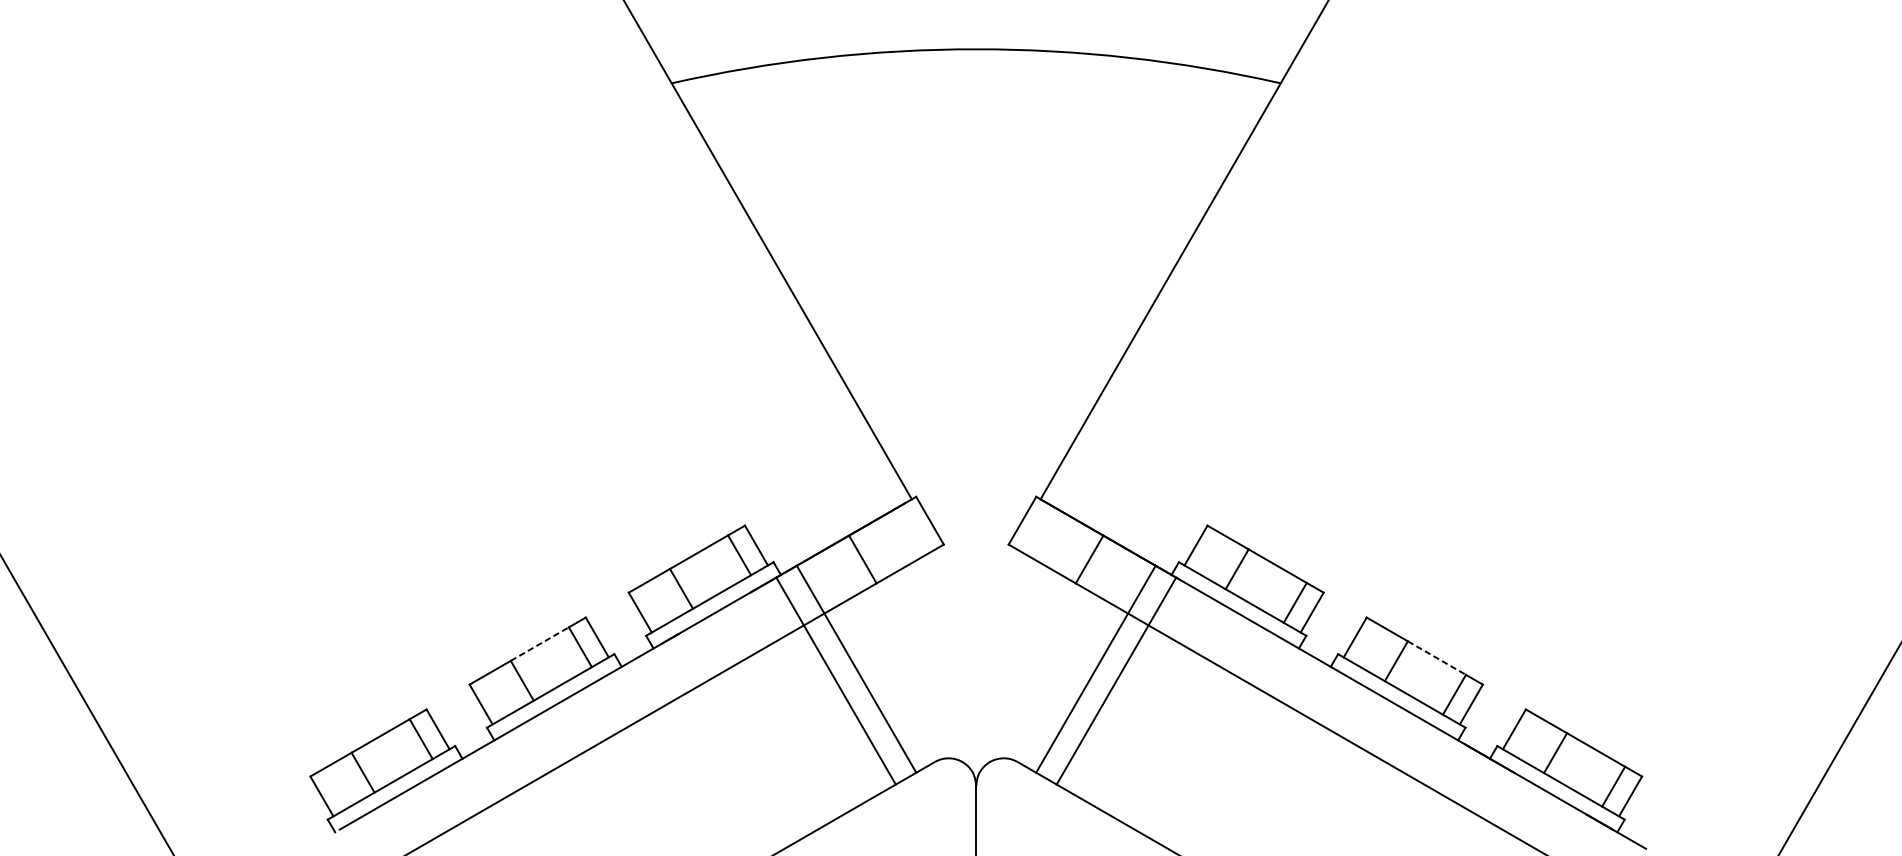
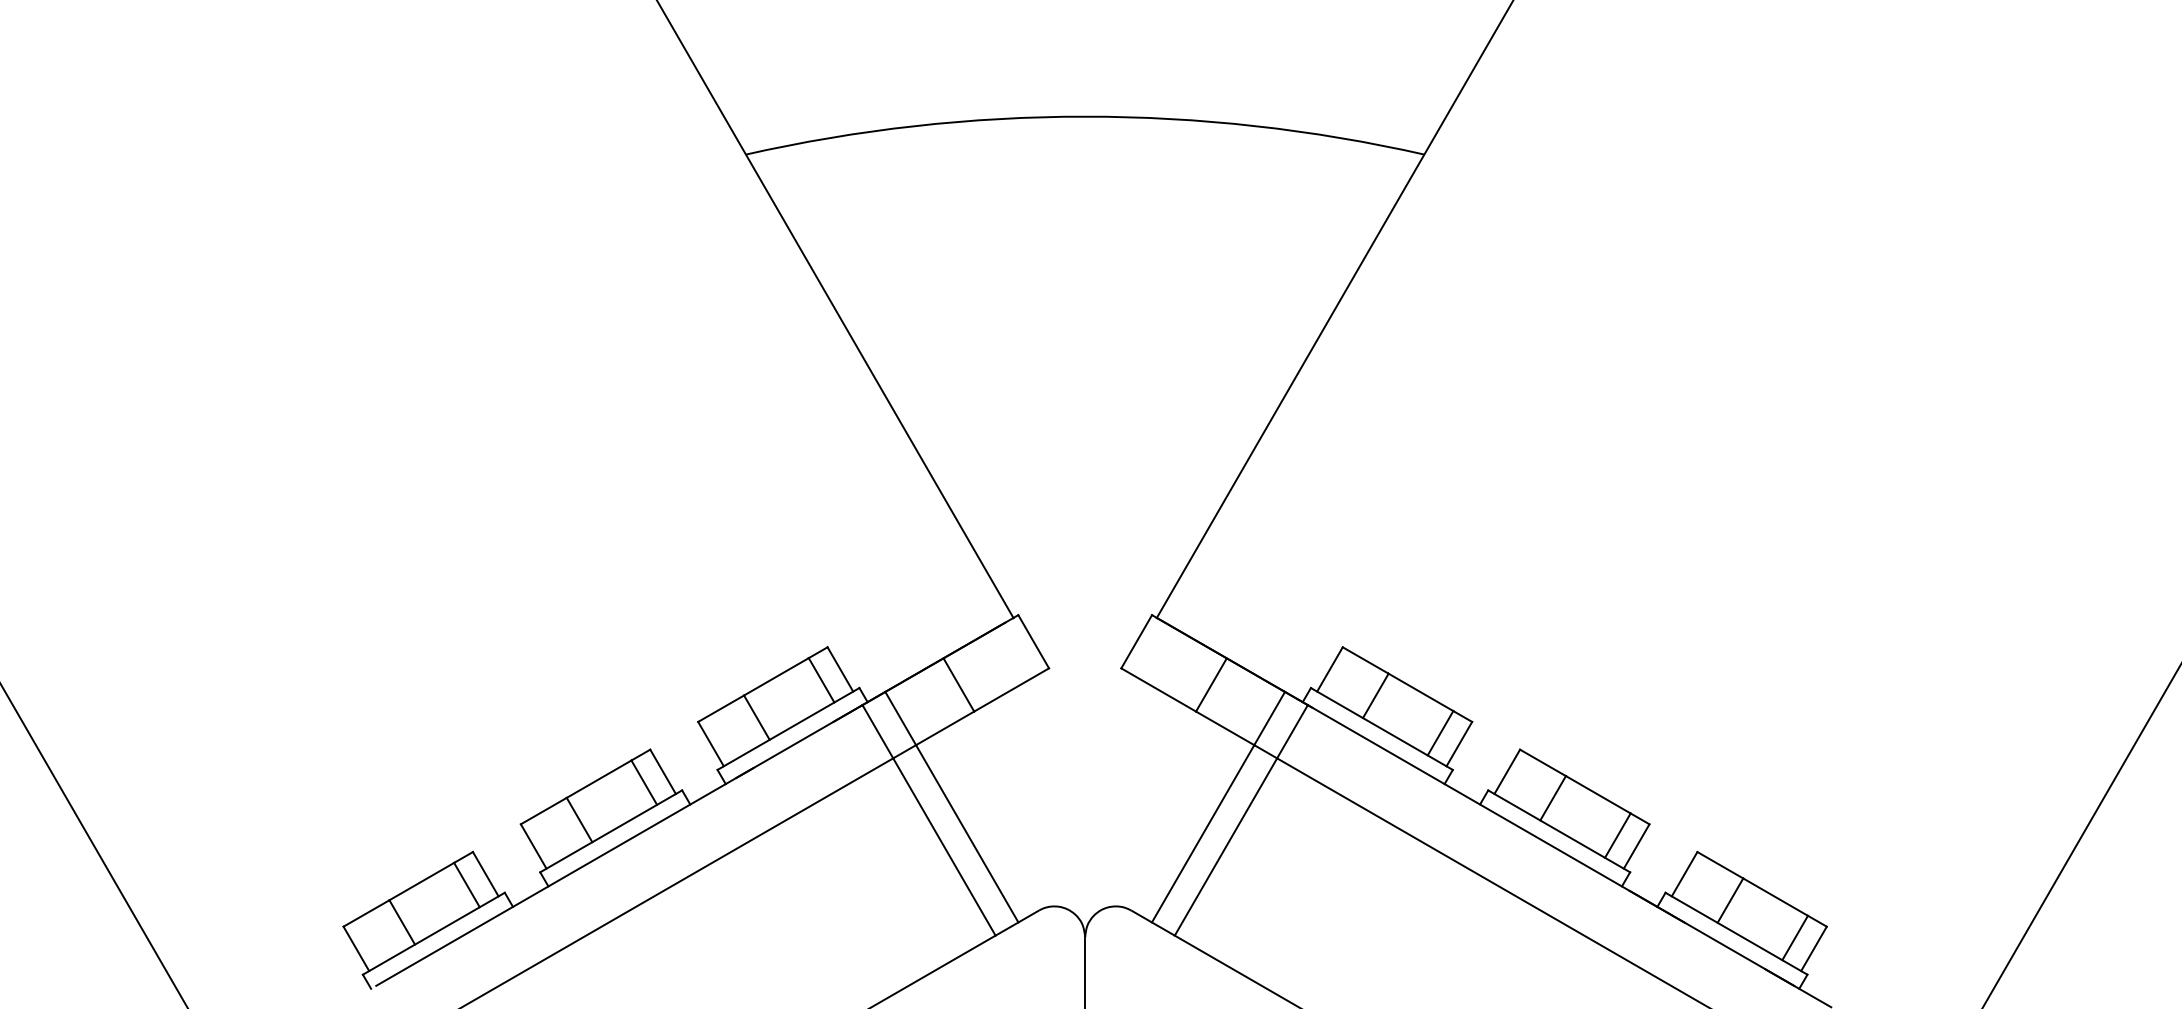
line: (540, 643) -> (599, 778), dashed -> solid
line: (1437, 658) -> (1598, 795), dashed -> solid

